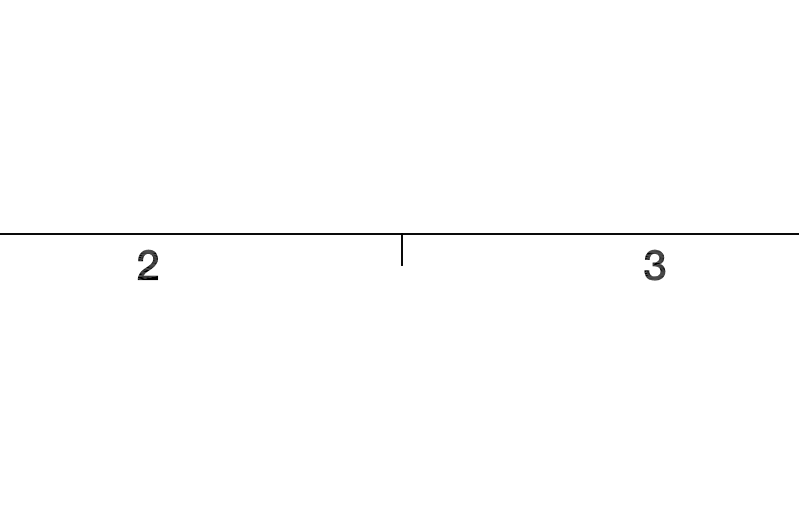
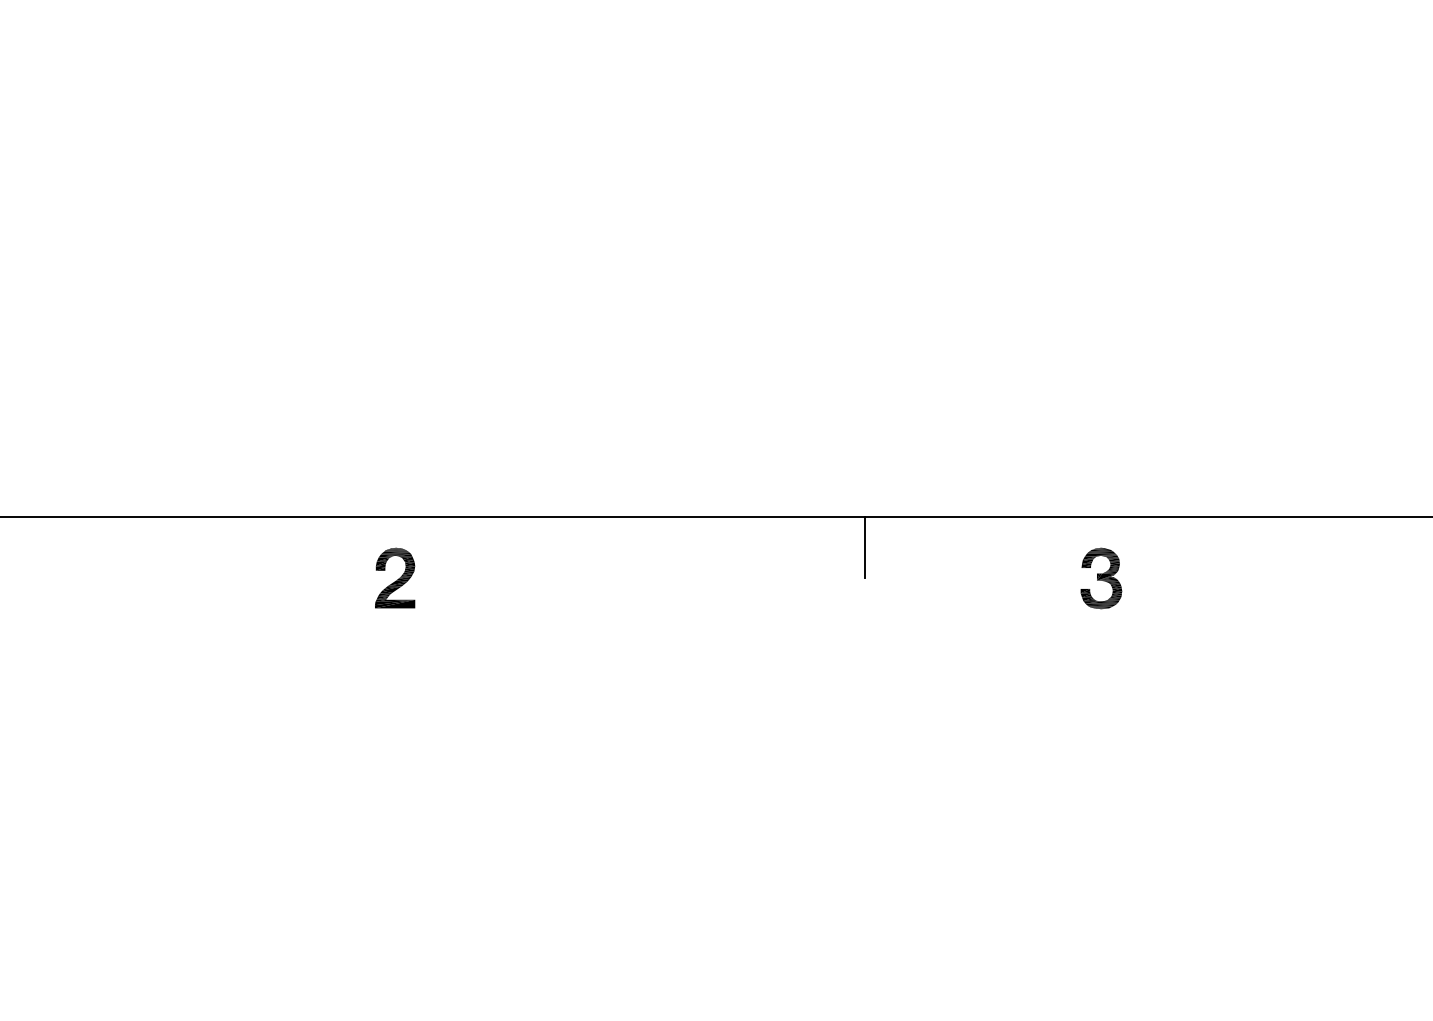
part: (147, 264) -> (394, 577), moved
part: (654, 264) -> (1100, 577), moved

